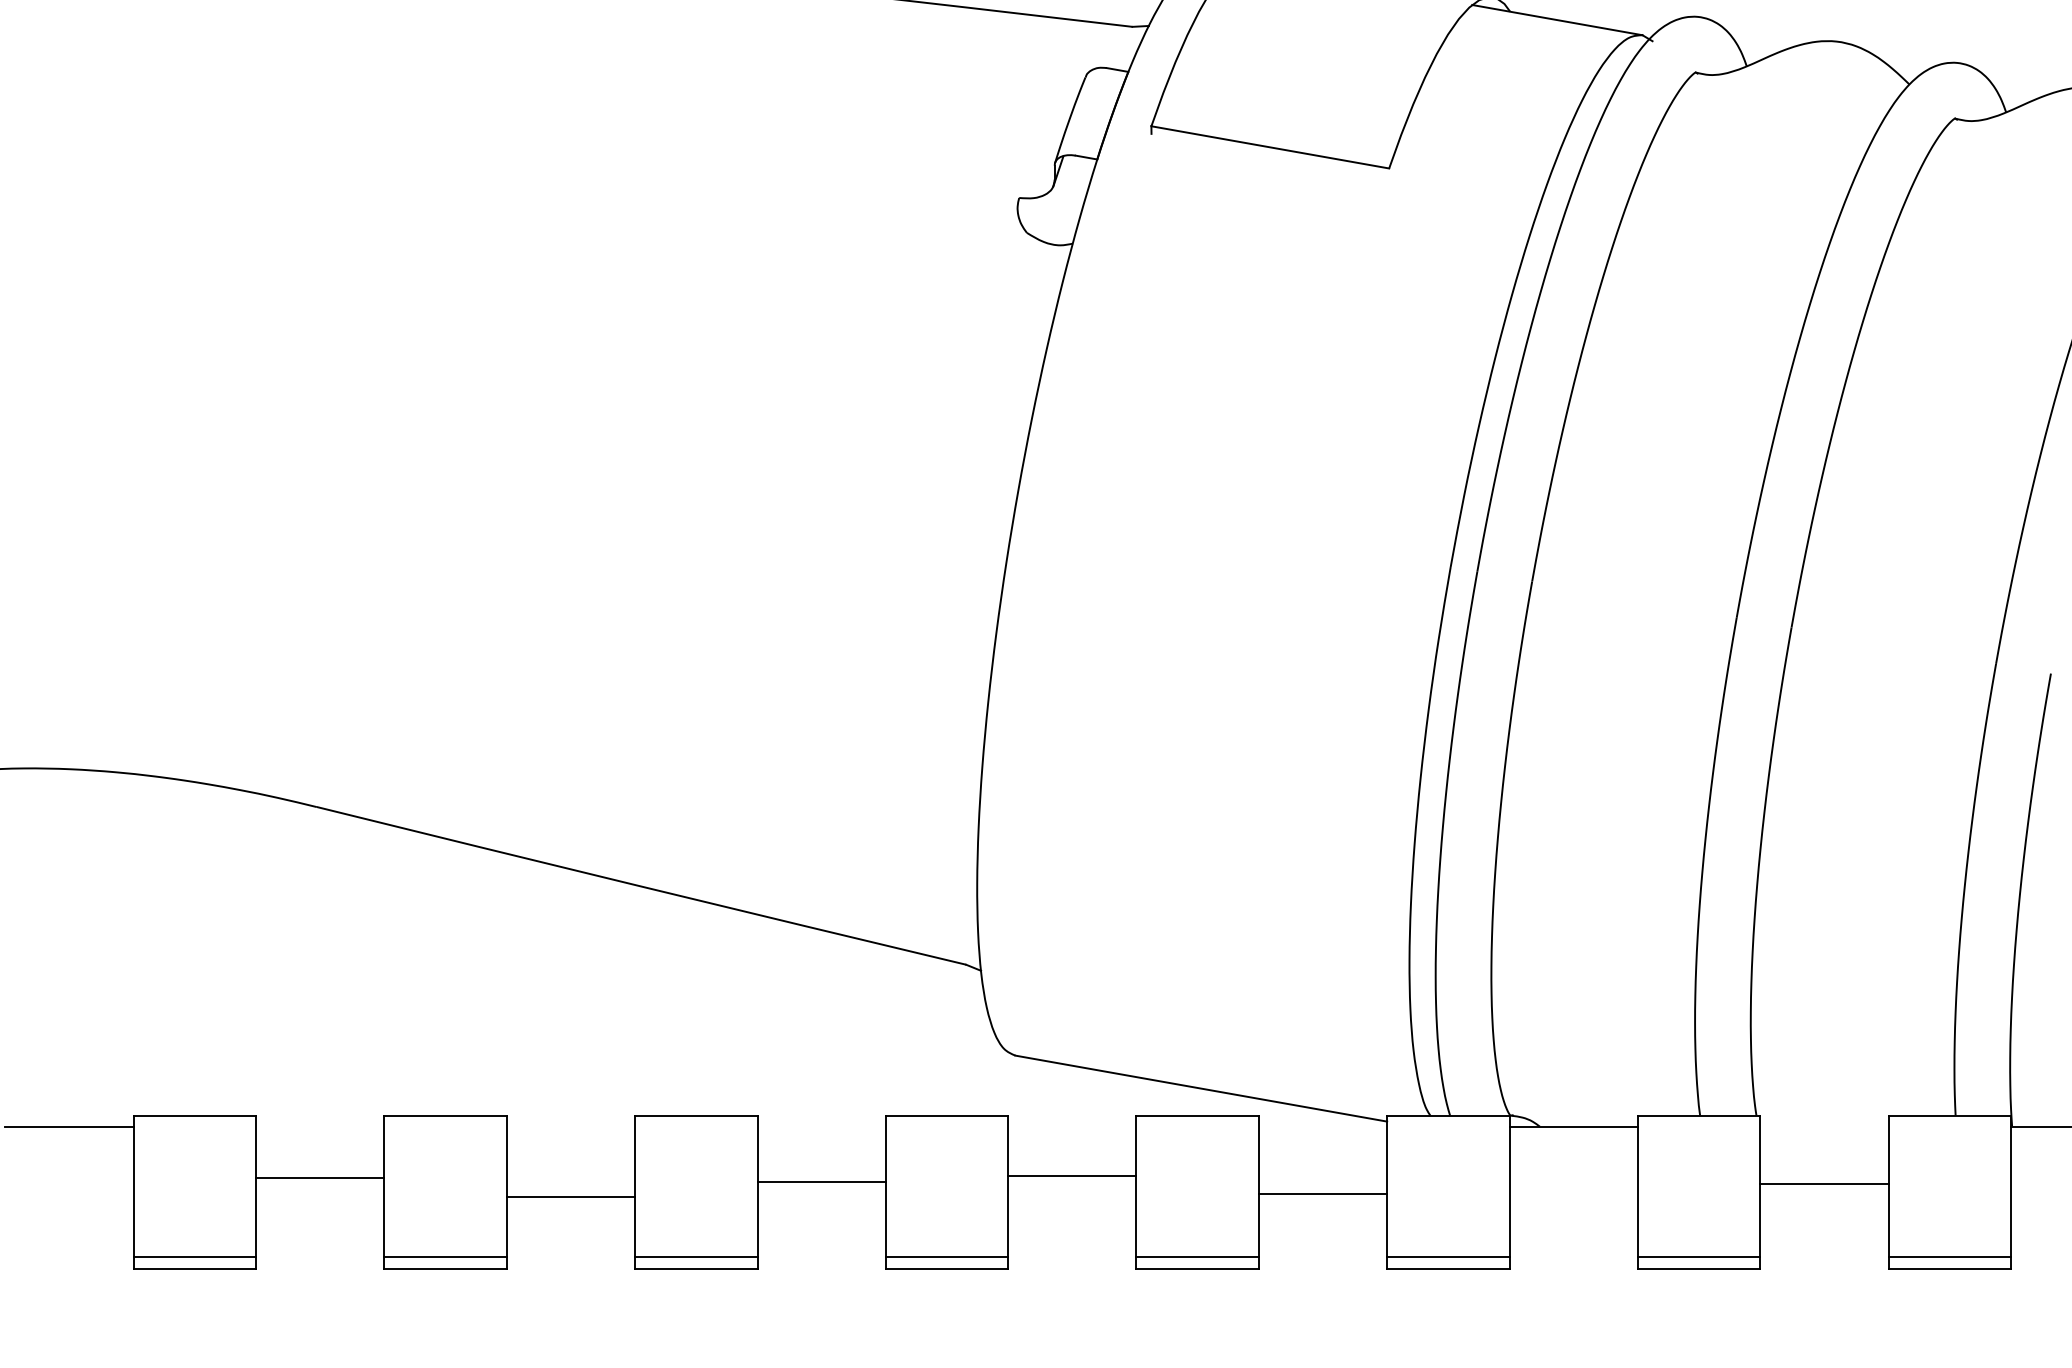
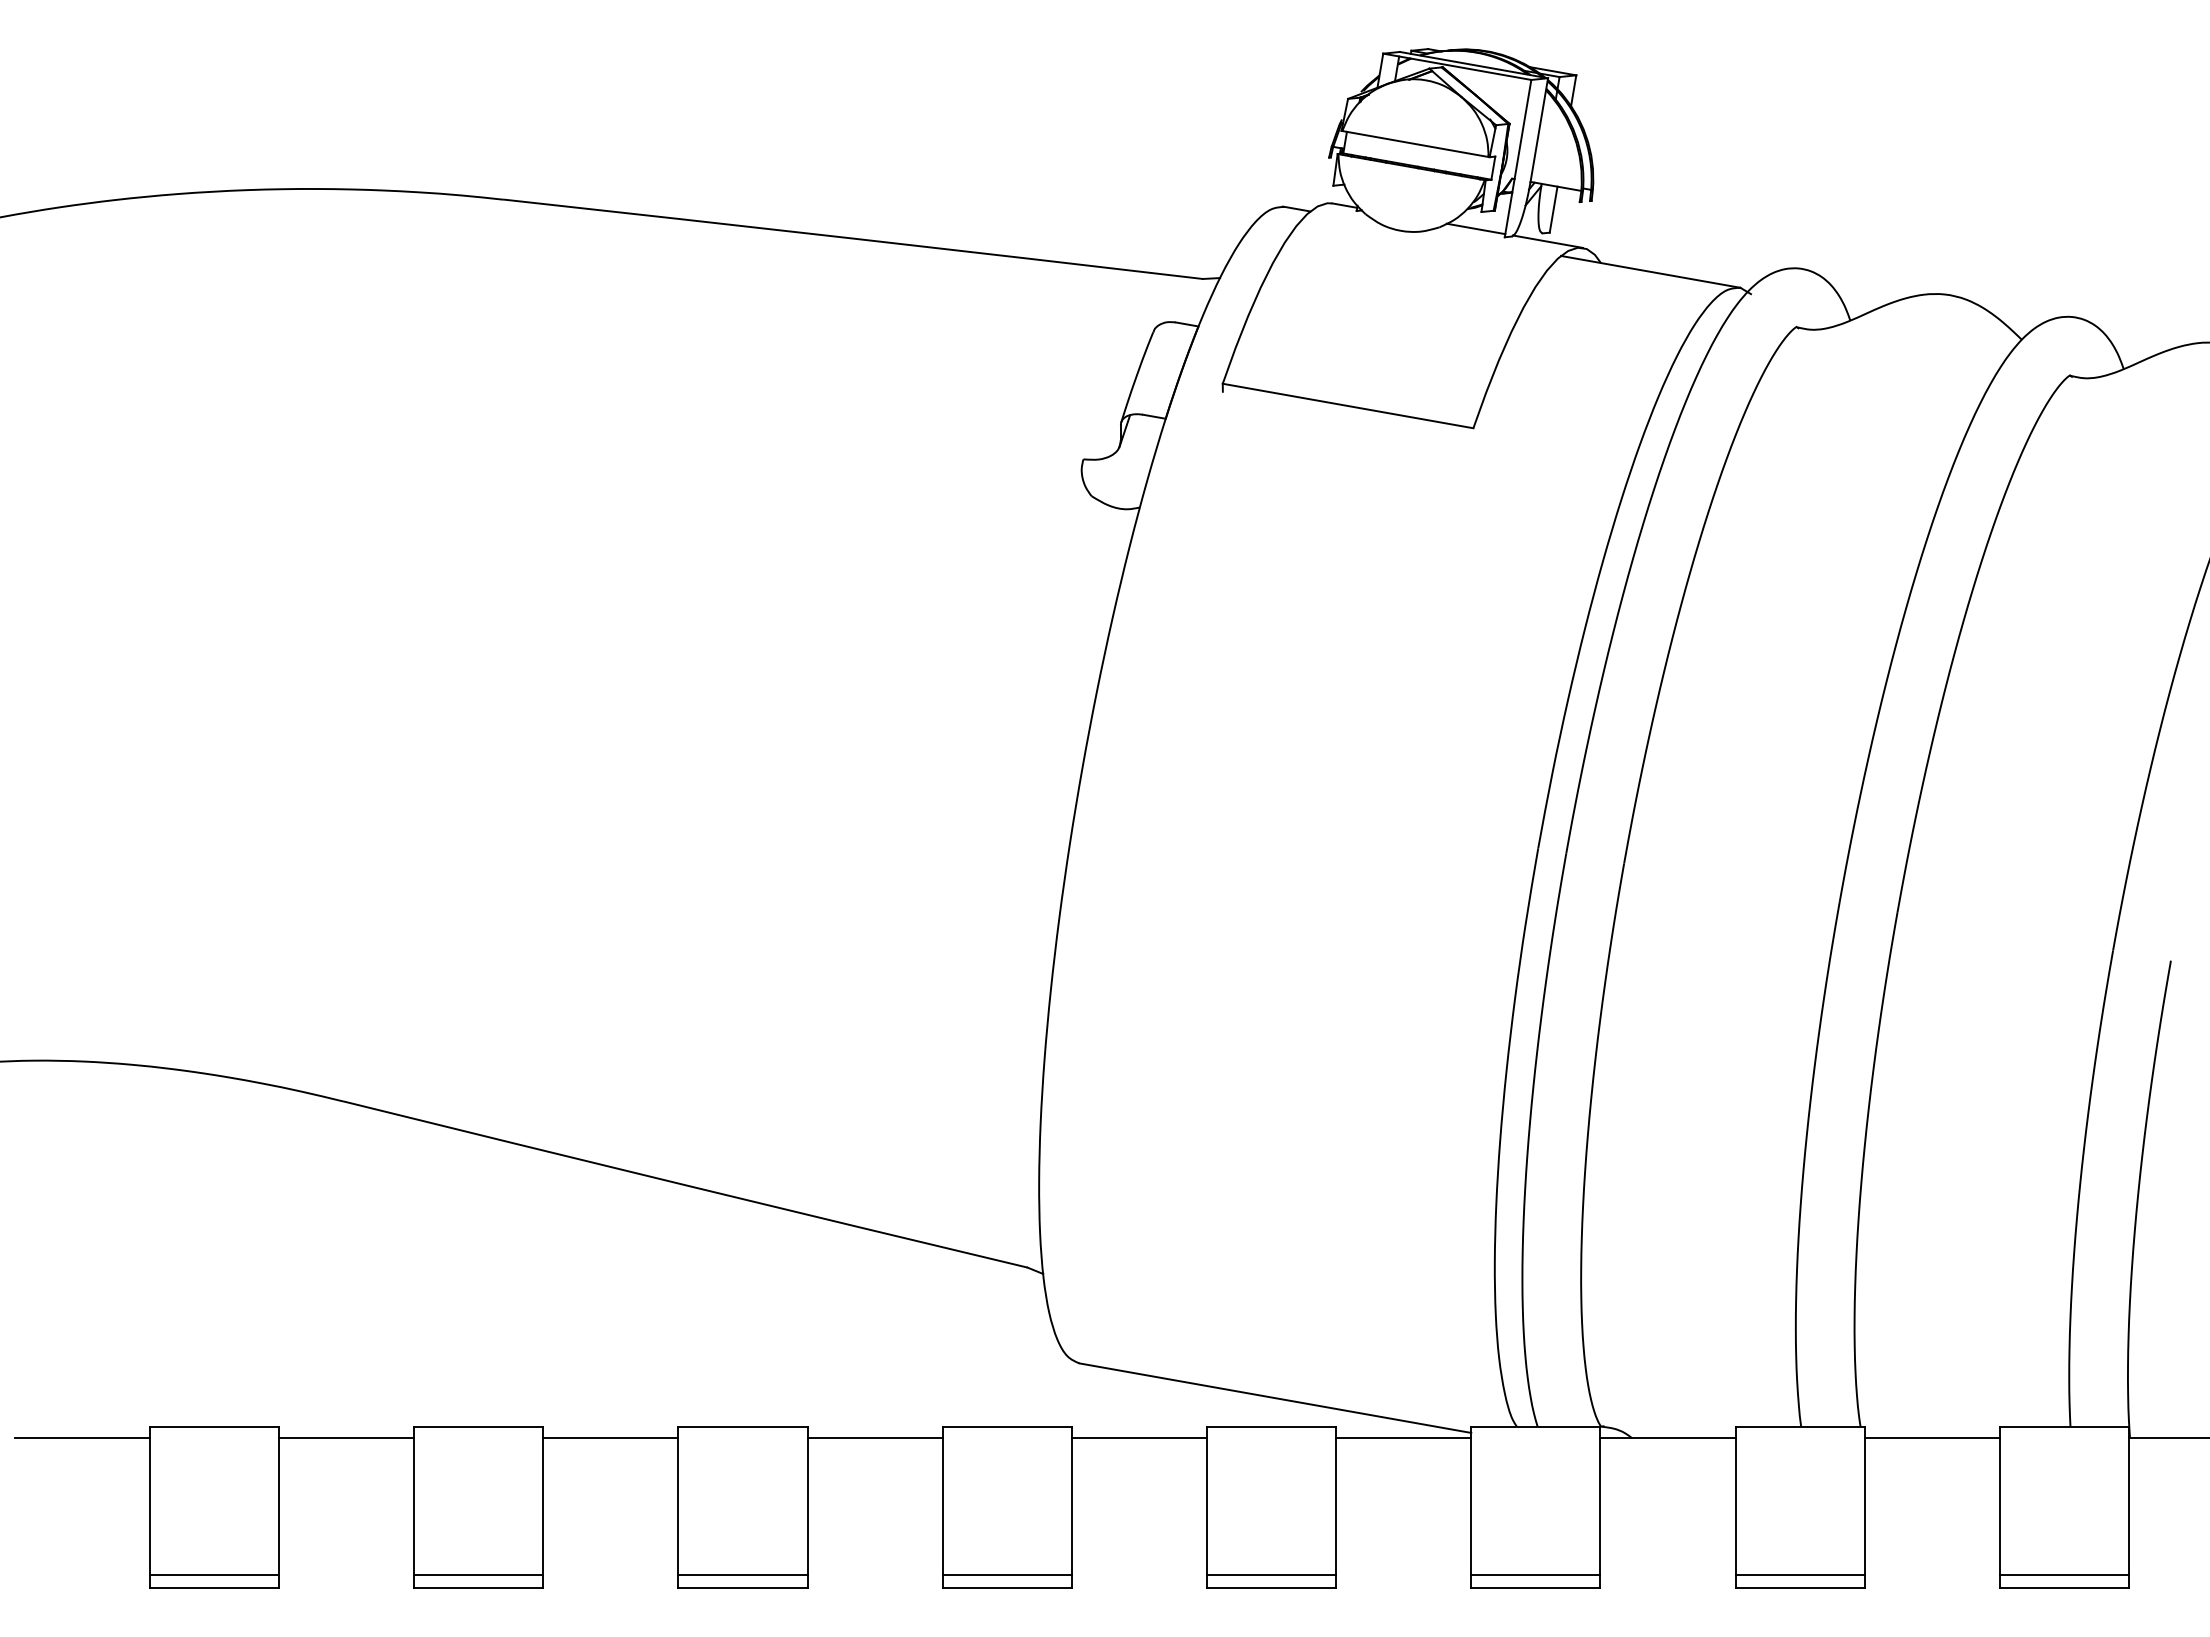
line: (1072, 1176) -> (1139, 1438), moved
line: (320, 1178) -> (346, 1438), moved
line: (821, 1181) -> (874, 1438), moved
line: (1823, 1183) -> (1931, 1438), moved
line: (1322, 1194) -> (1403, 1438), moved
line: (570, 1197) -> (610, 1438), moved

